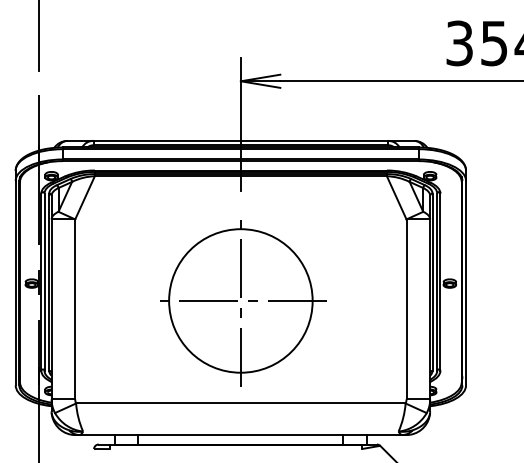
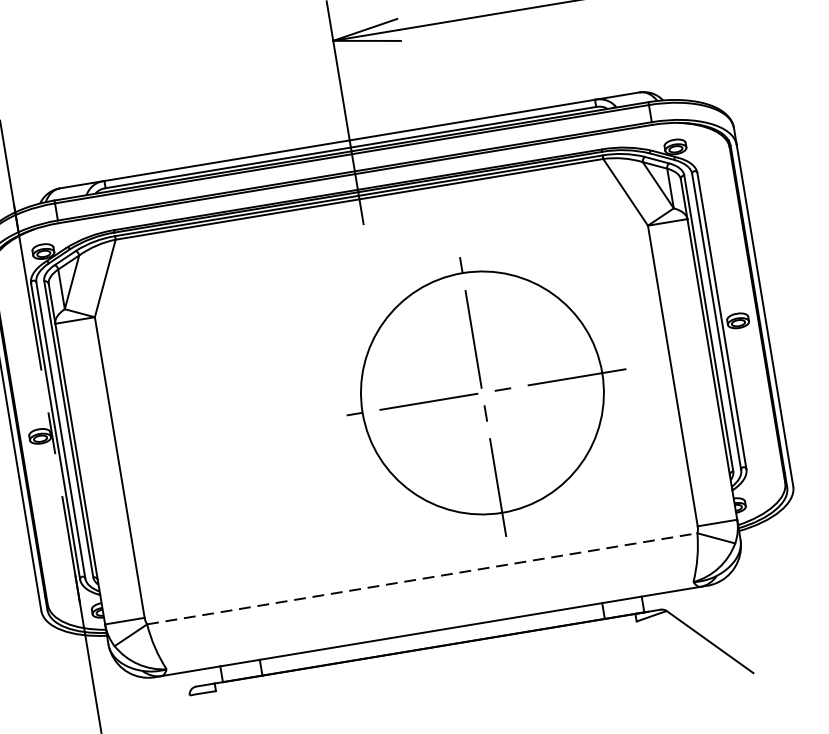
part: (243, 303) -> (487, 396), moved
line: (240, 403) -> (421, 578), solid -> dashed

